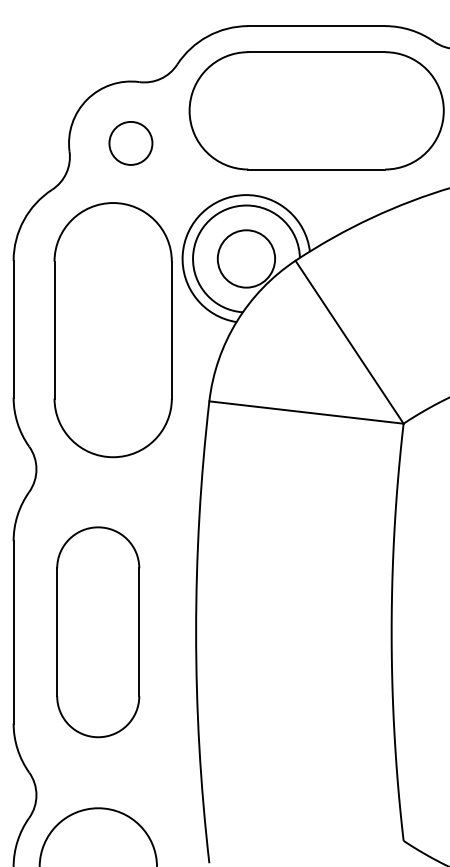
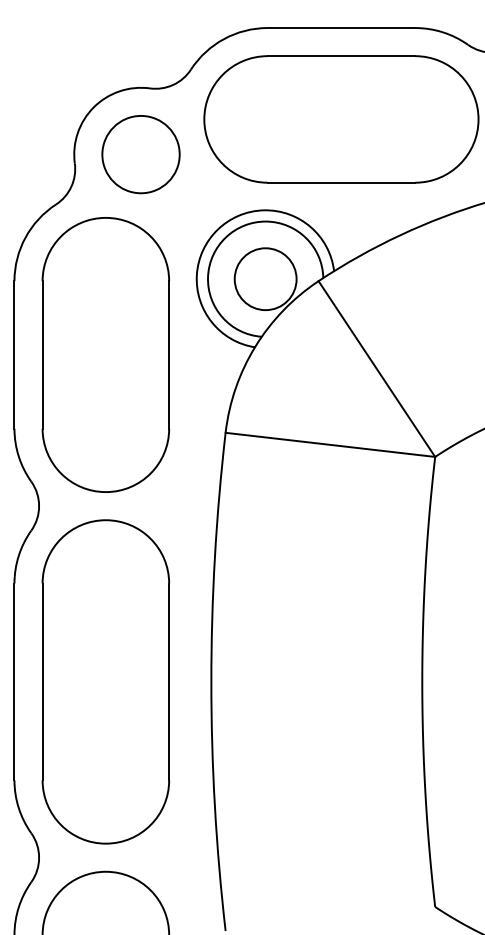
circle: (130, 143) -> (140, 154), size x1.67
part: (112, 329) -> (105, 354), moved
part: (98, 631) -> (105, 681), size x1.43

